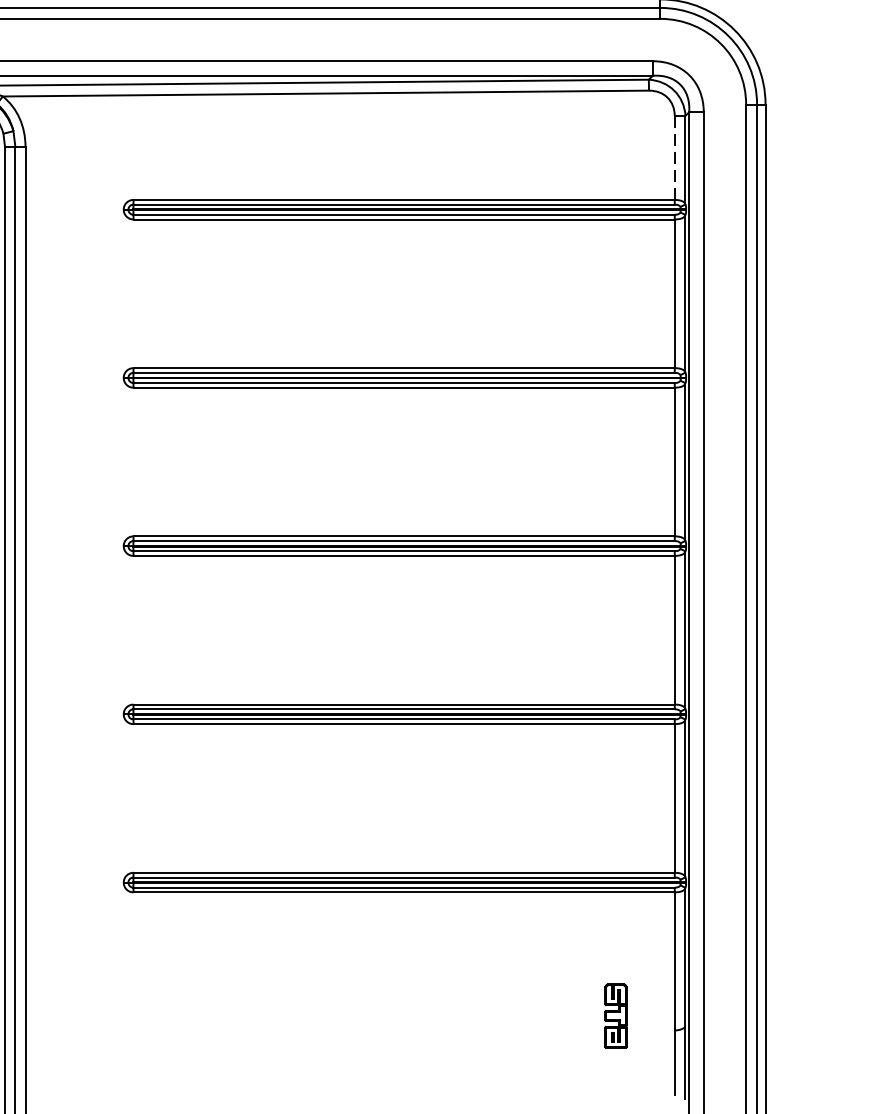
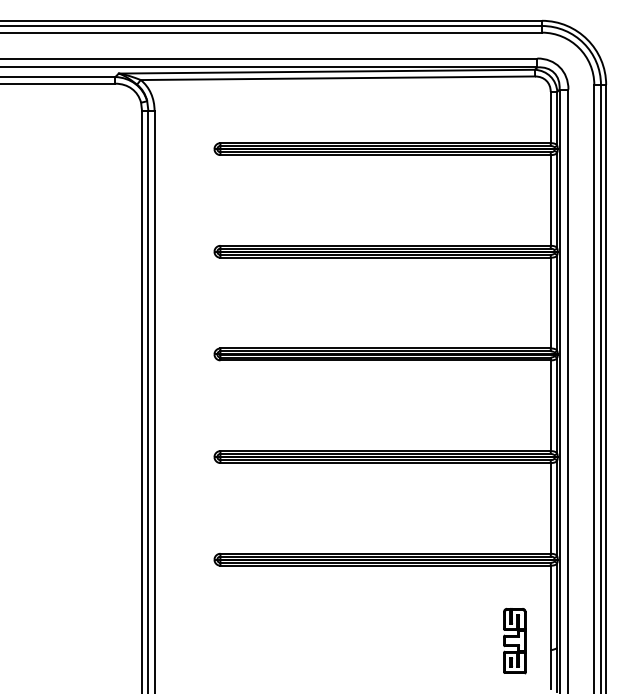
line: (674, 157) -> (550, 117), dashed -> solid
part: (615, 1016) -> (514, 641), size x1.67

